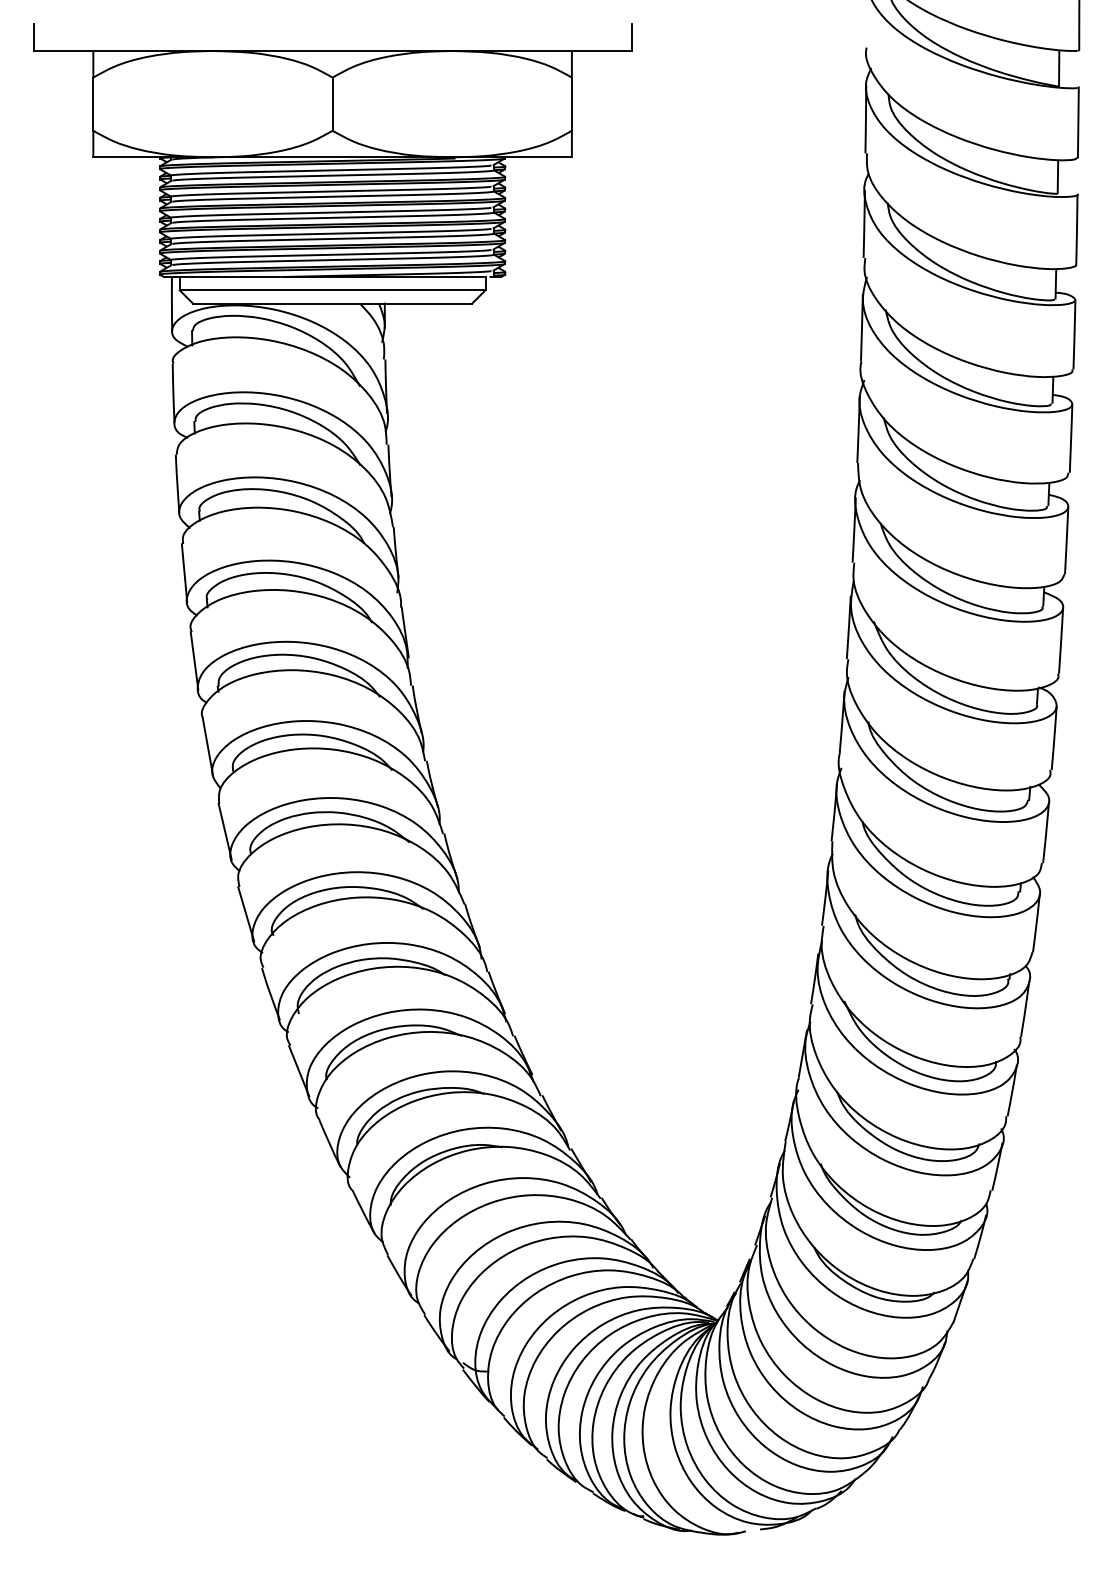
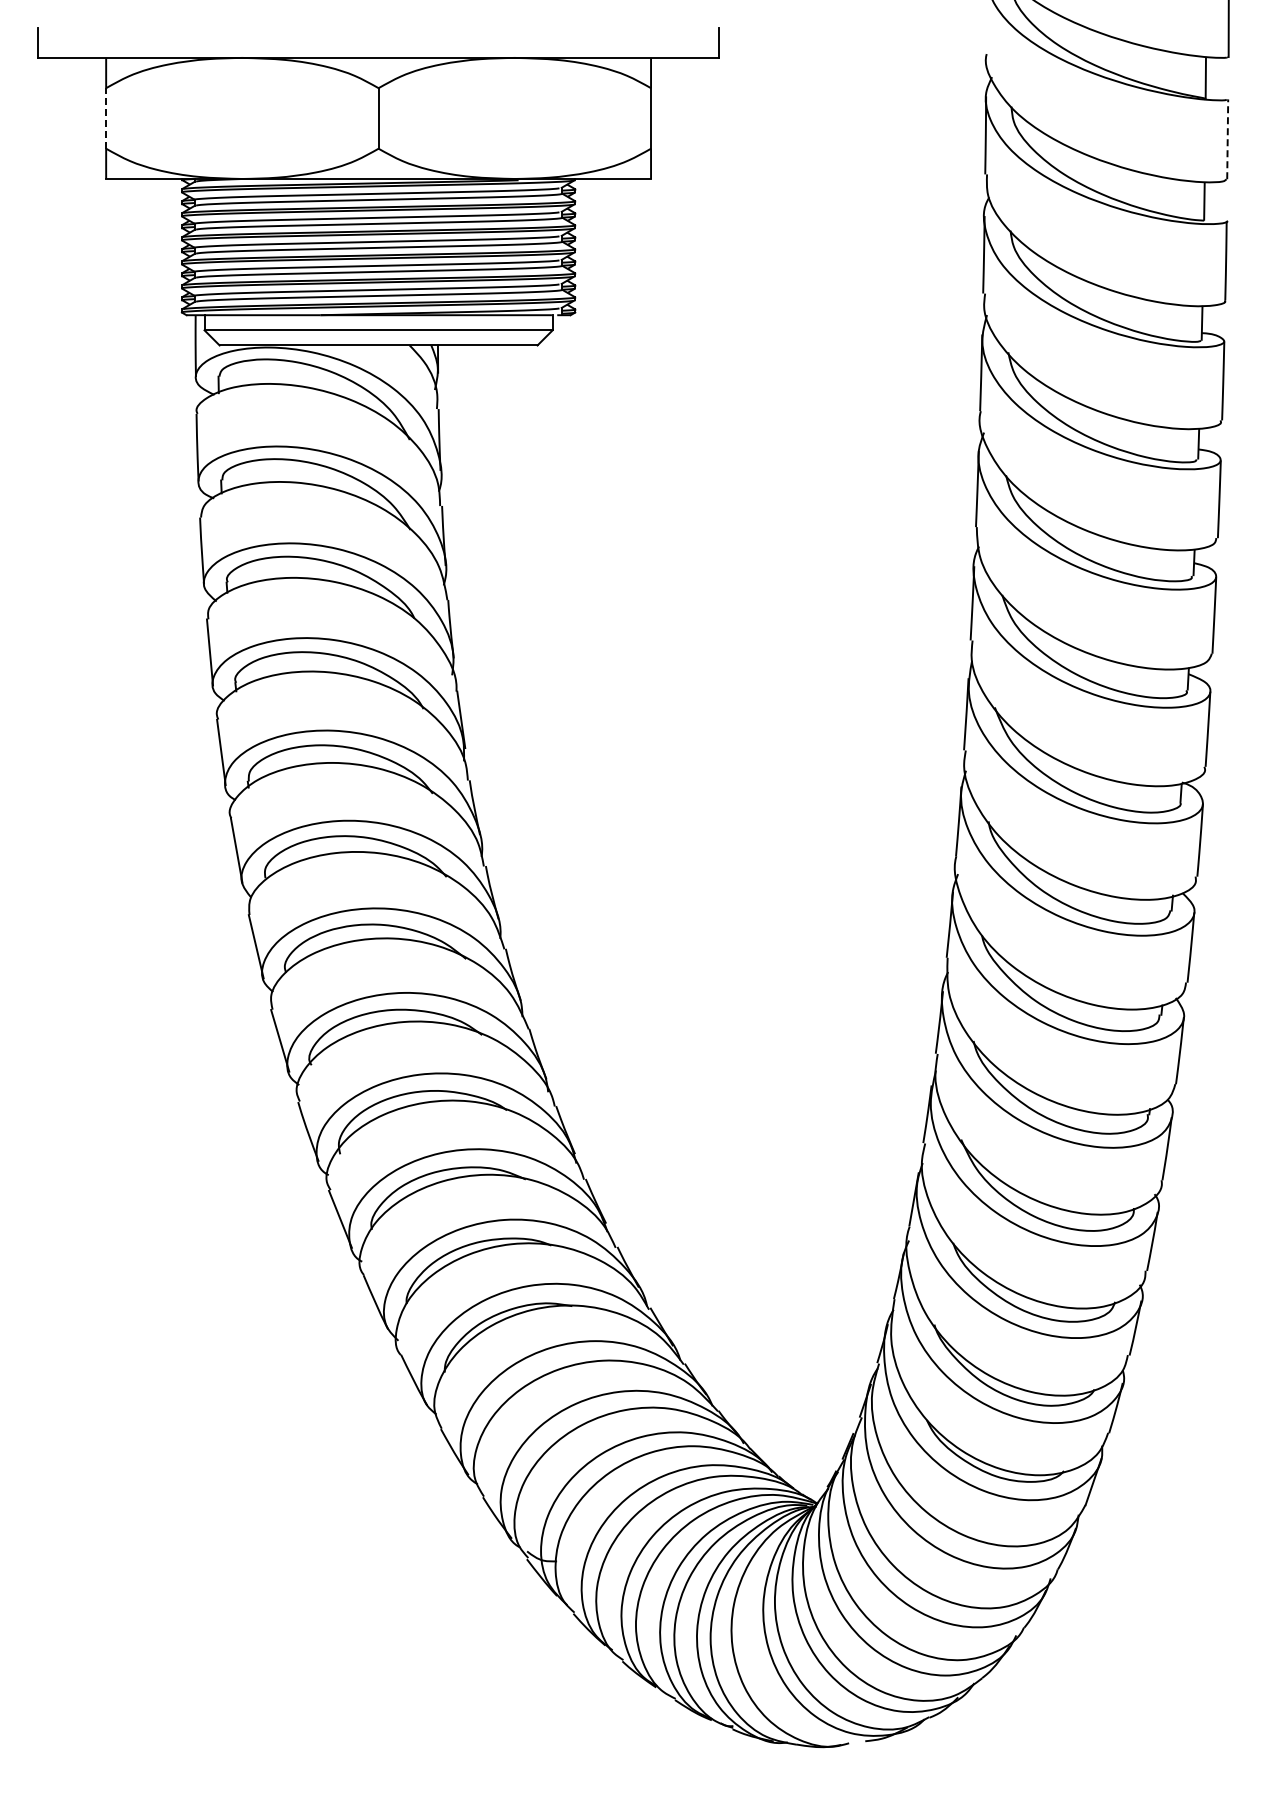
line: (93, 103) -> (106, 117), solid -> dashed
line: (1078, 122) -> (1227, 139), solid -> dashed

